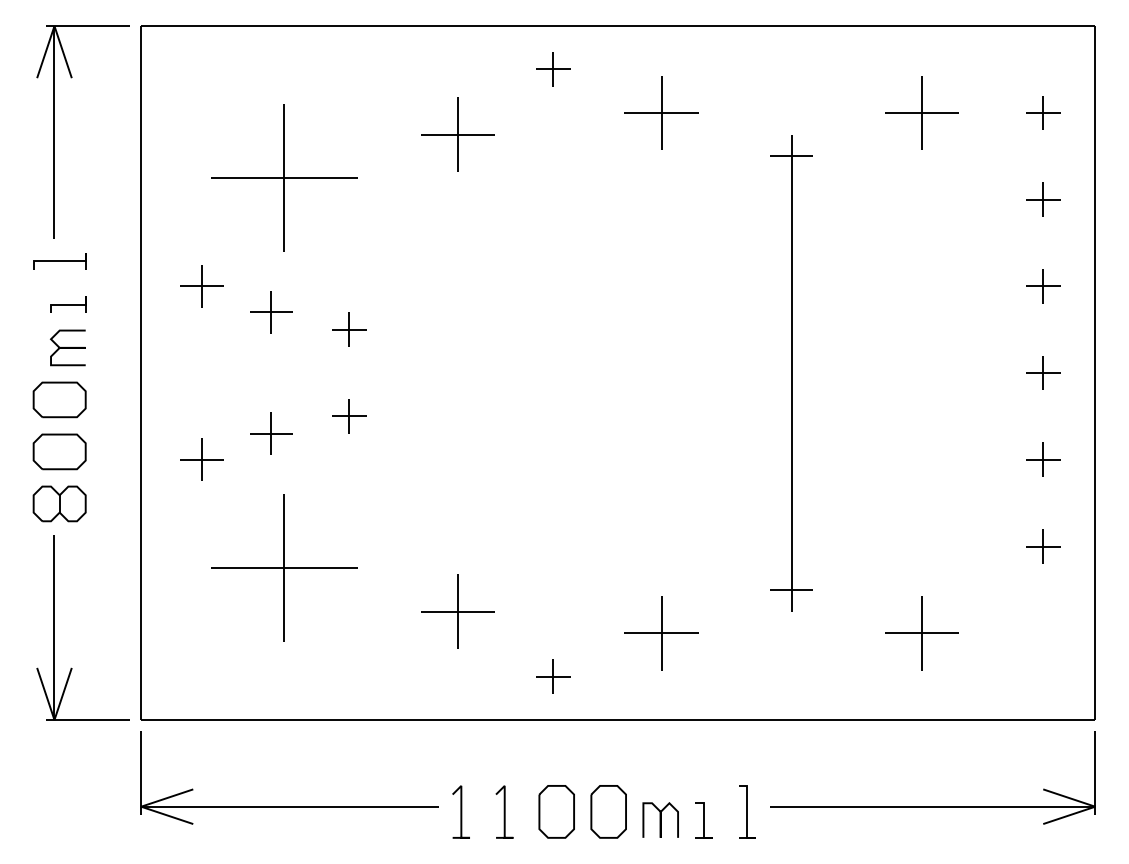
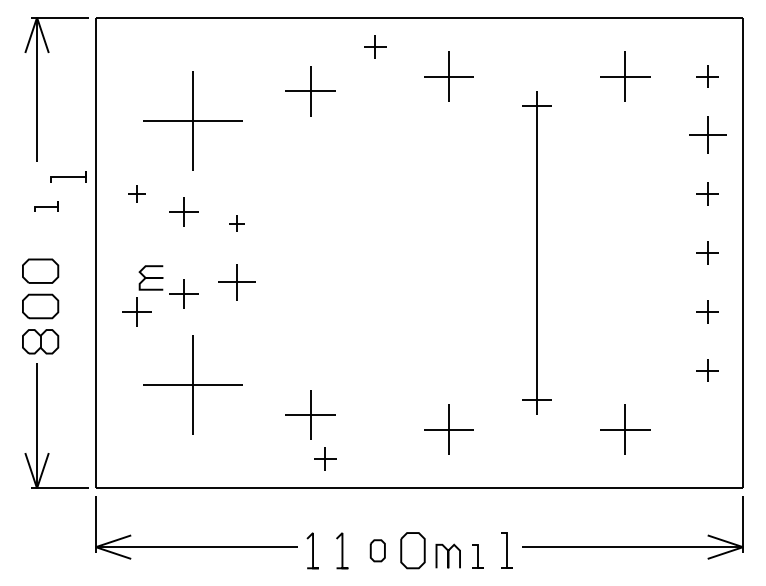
part: (1042, 199) -> (707, 135), size x1.6
curve: (59, 260) -> (68, 176), moved
part: (201, 285) -> (136, 193), size x0.6
part: (348, 329) -> (236, 223), size x0.7
curve: (66, 347) -> (150, 277), moved
part: (348, 416) -> (236, 282), size x1.6
part: (553, 675) -> (325, 458), moved
part: (556, 811) -> (377, 550), size x0.6

